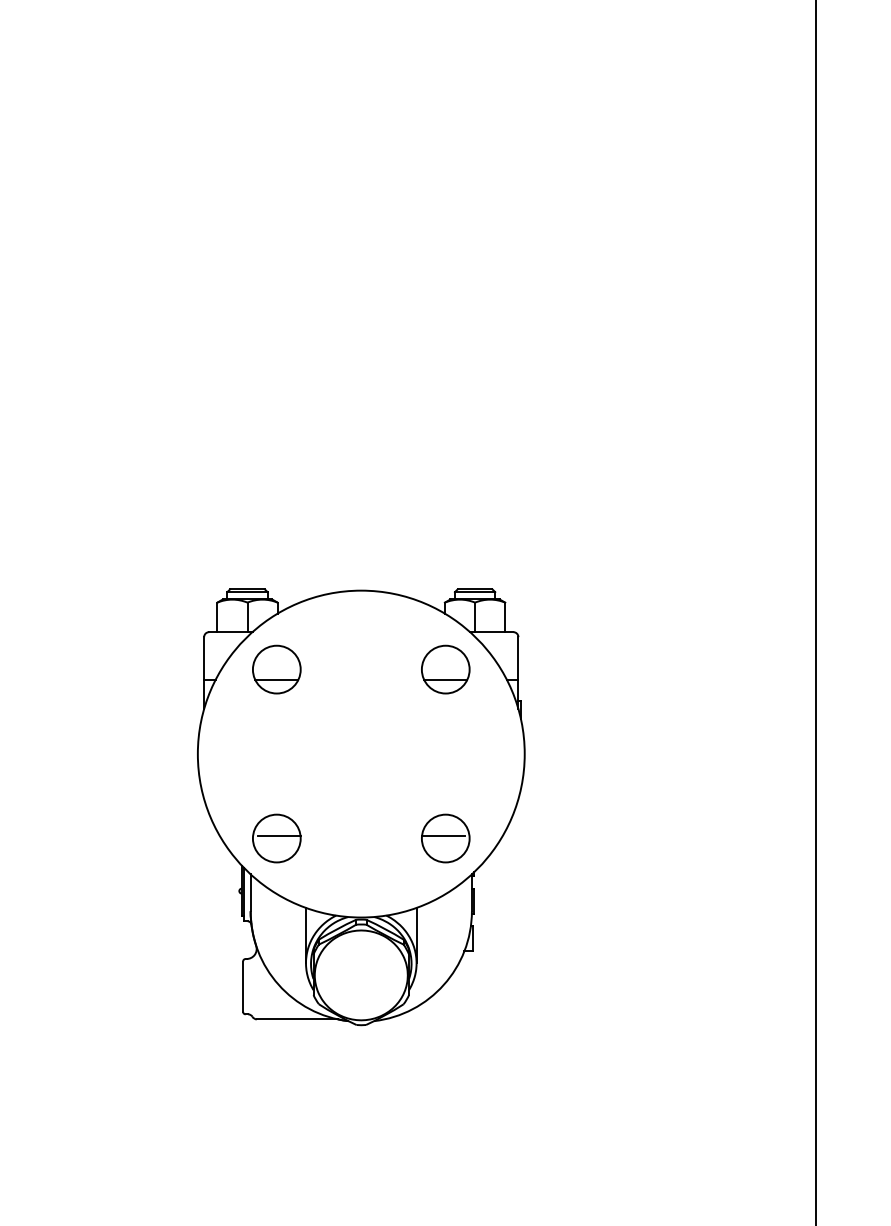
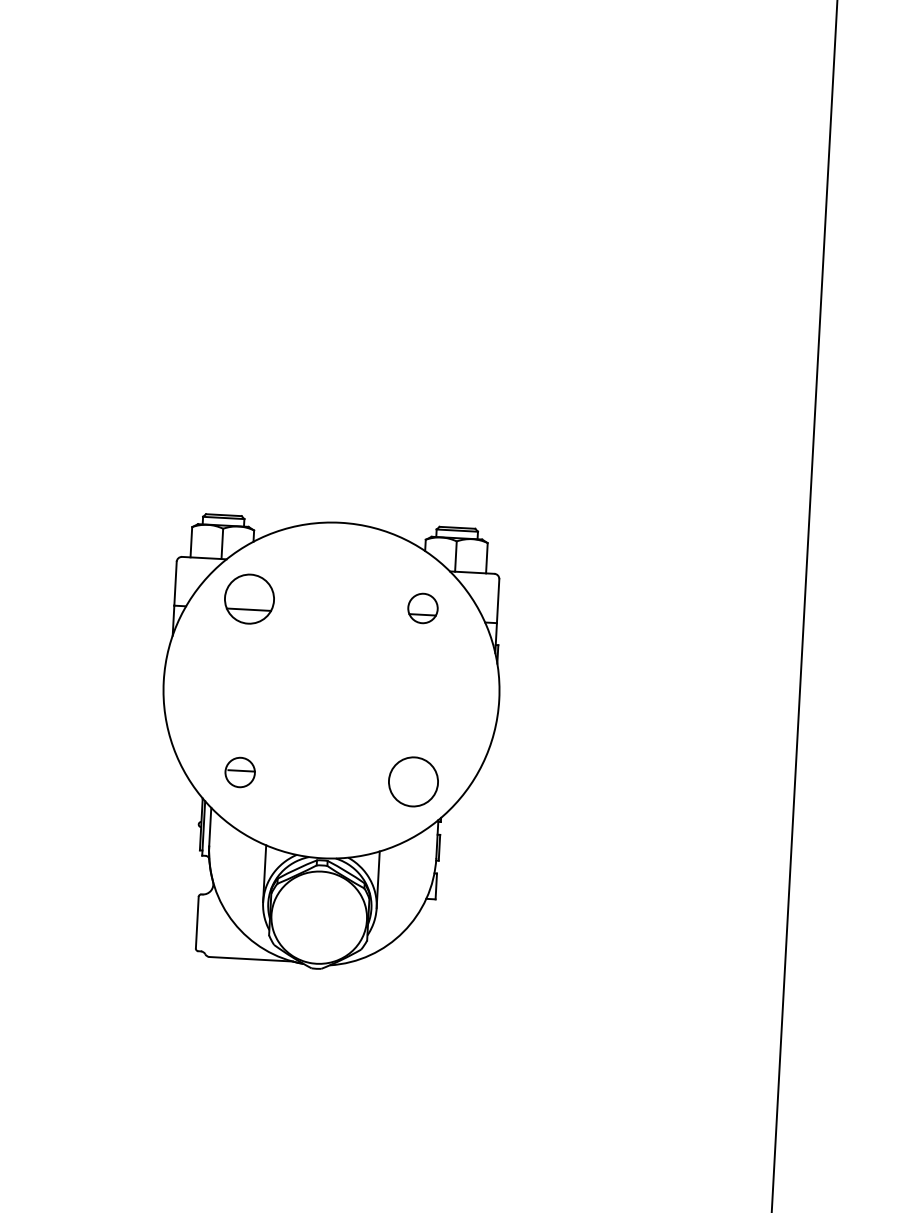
part: (445, 669) -> (422, 608), size x0.6
line: (443, 835) -> (411, 778), removed
part: (276, 838) -> (239, 772), size x0.6

